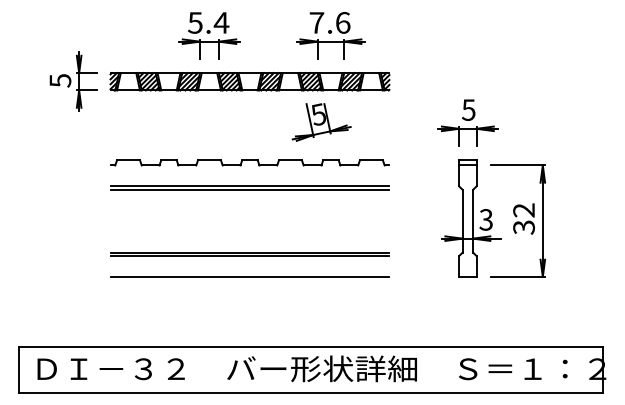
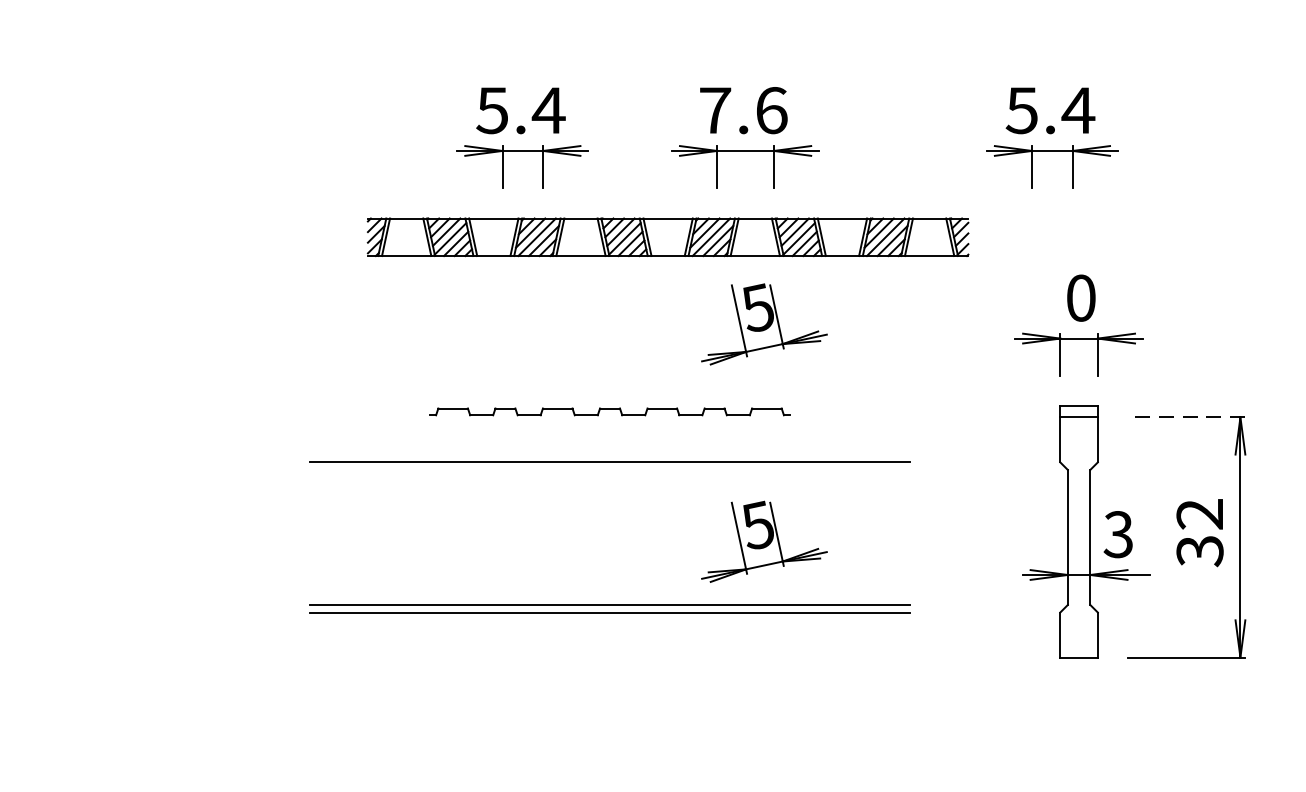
part: (330, 35) -> (744, 137), moved
part: (455, 35) -> (1052, 137), added
part: (73, 81) -> (230, 236), removed
part: (249, 81) -> (667, 236), moved
text: (468, 109) -> (1080, 296), 5 -> 0
part: (249, 162) -> (608, 411), size x0.6
line: (517, 165) -> (1185, 417), solid -> dashed
line: (249, 189) -> (608, 469), removed
part: (321, 223) -> (763, 542), added
line: (249, 277) -> (608, 658), removed

